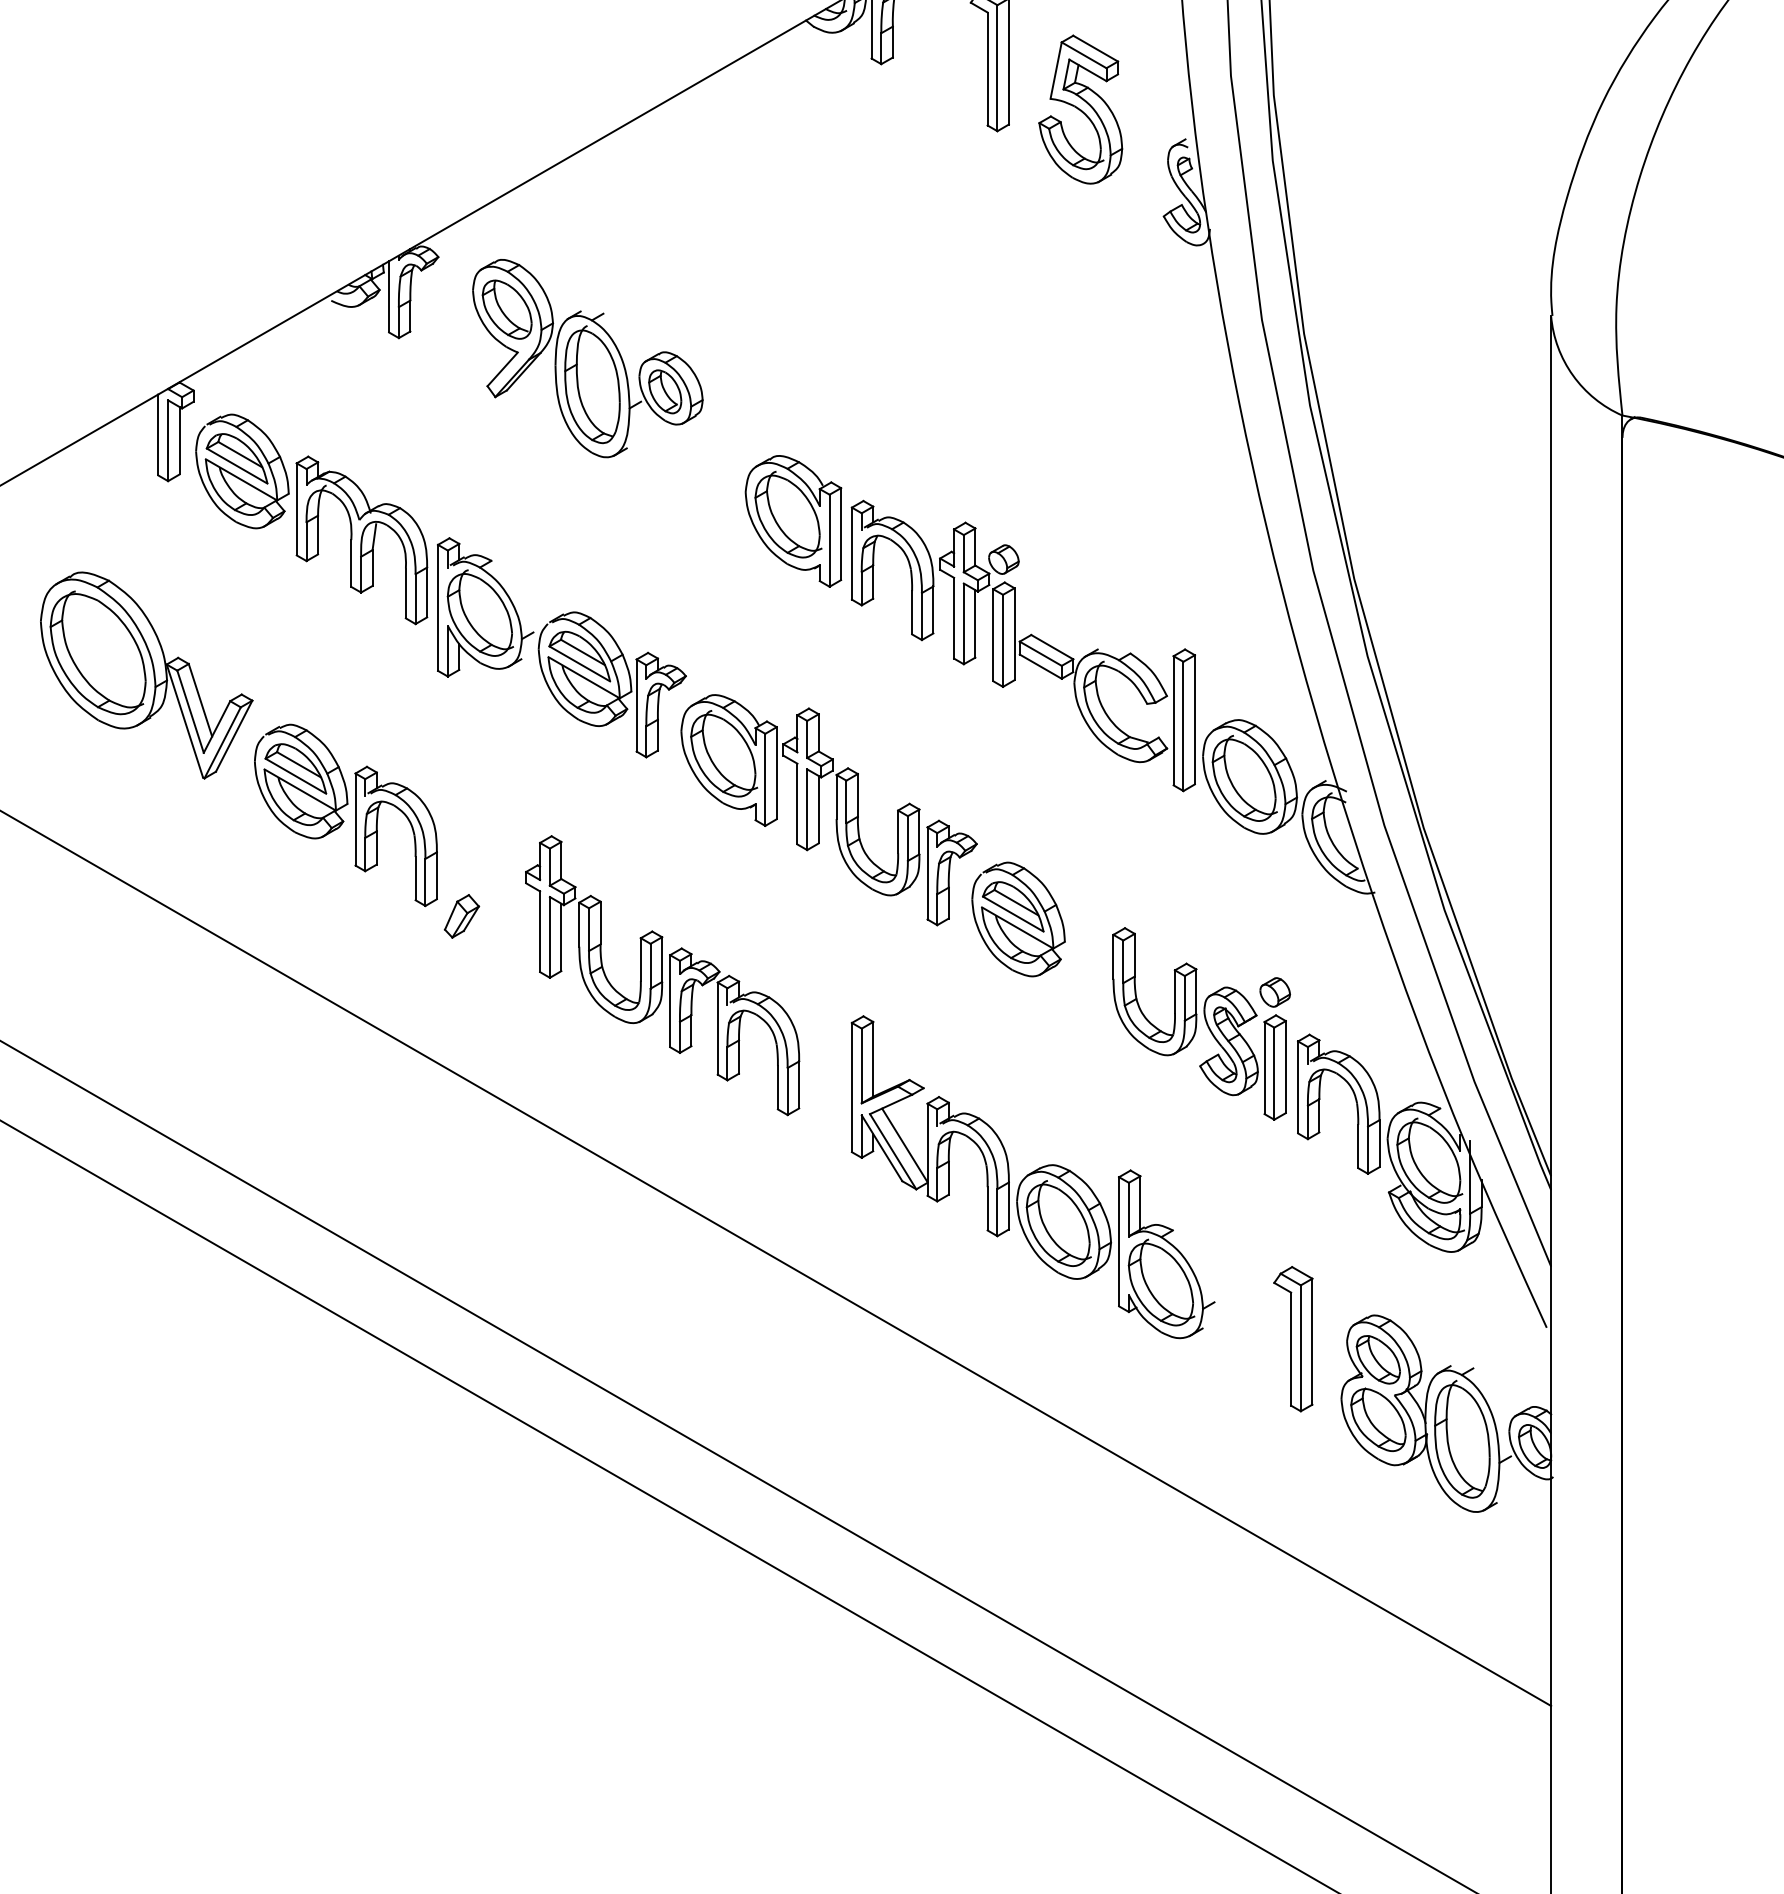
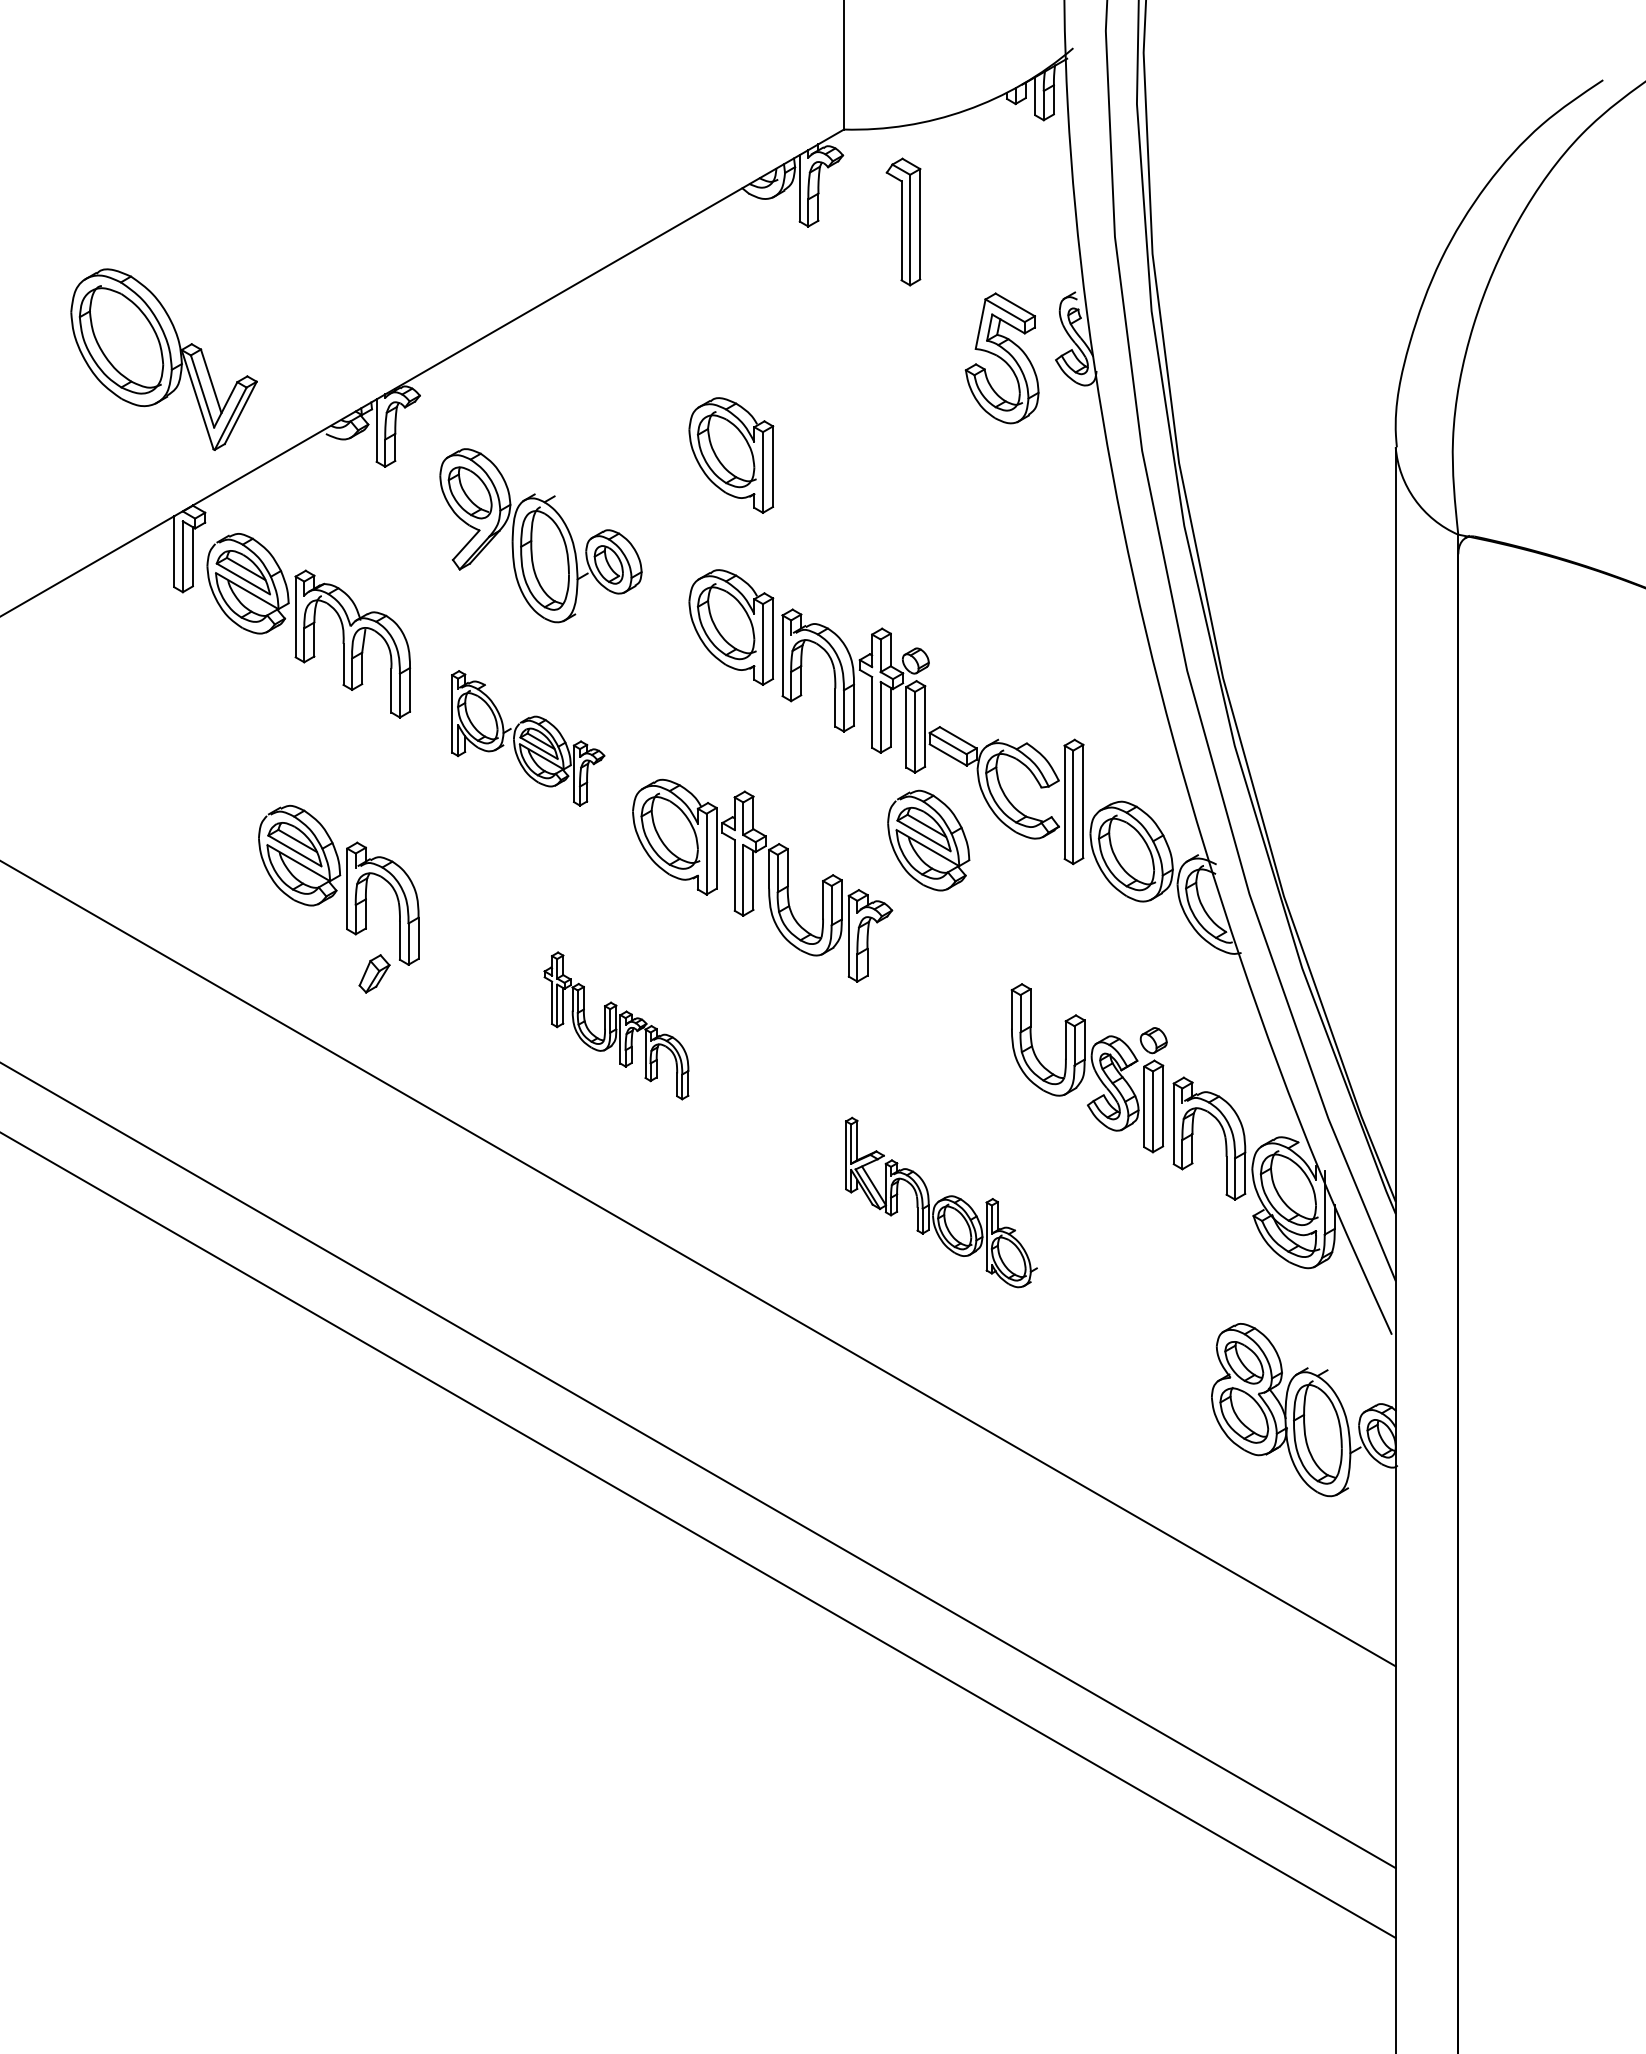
part: (1079, 109) -> (1001, 358), moved
part: (793, 325) -> (731, 455), added
part: (587, 358) -> (540, 535), moved
part: (561, 647) -> (527, 738), size x0.7
part: (146, 675) -> (163, 359), moved
part: (461, 915) -> (374, 973), moved
part: (1018, 919) -> (928, 840), moved
part: (662, 975) -> (616, 1025), size x0.6
part: (1033, 1177) -> (941, 1202), size x0.6
part: (1293, 1338) -> (1169, 1344), removed

